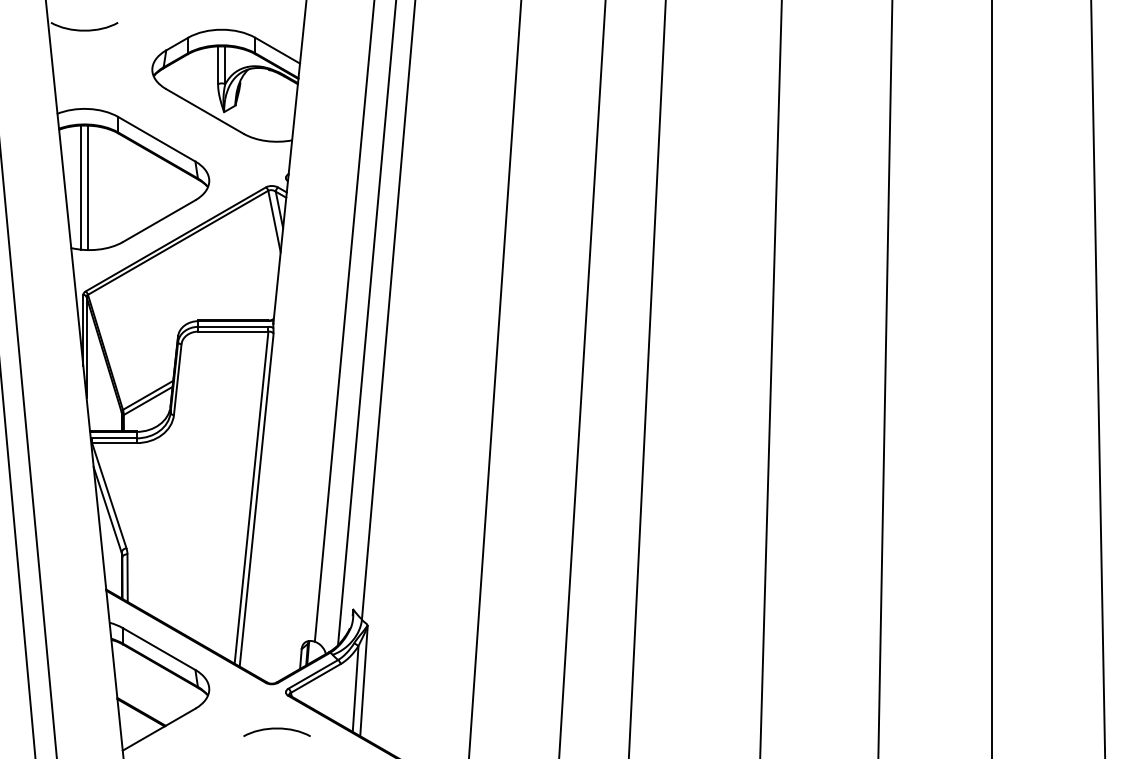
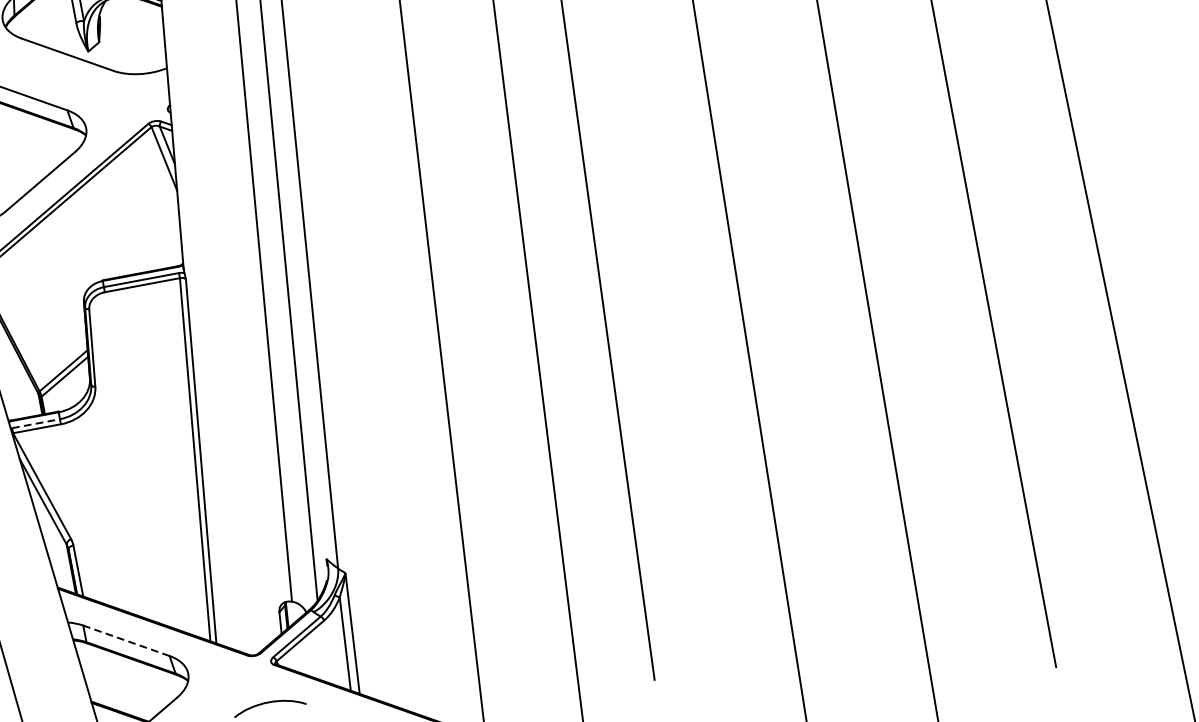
line: (114, 438) -> (36, 423), solid -> dashed
line: (159, 649) -> (126, 641), solid -> dashed

